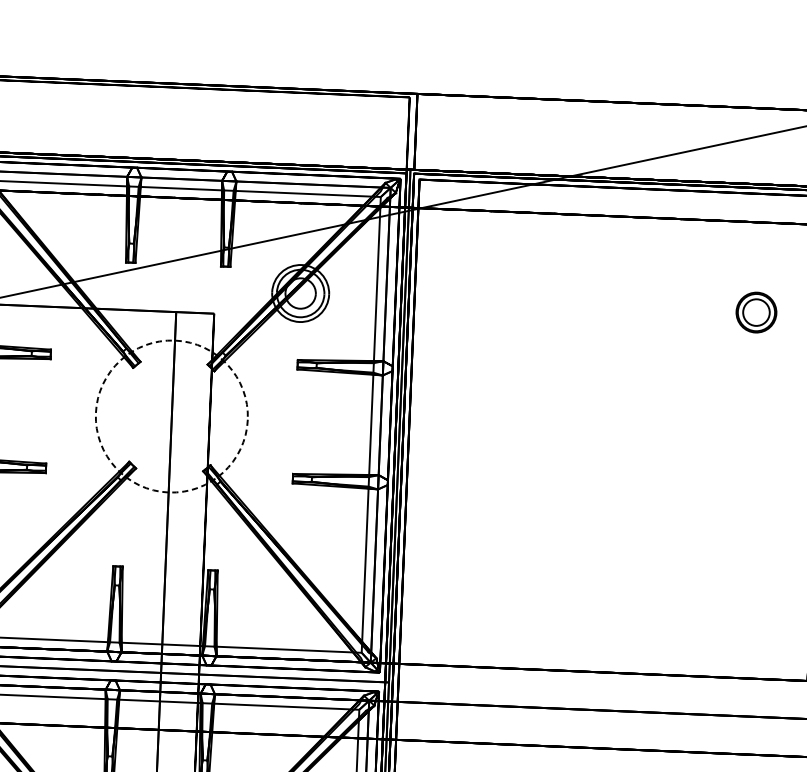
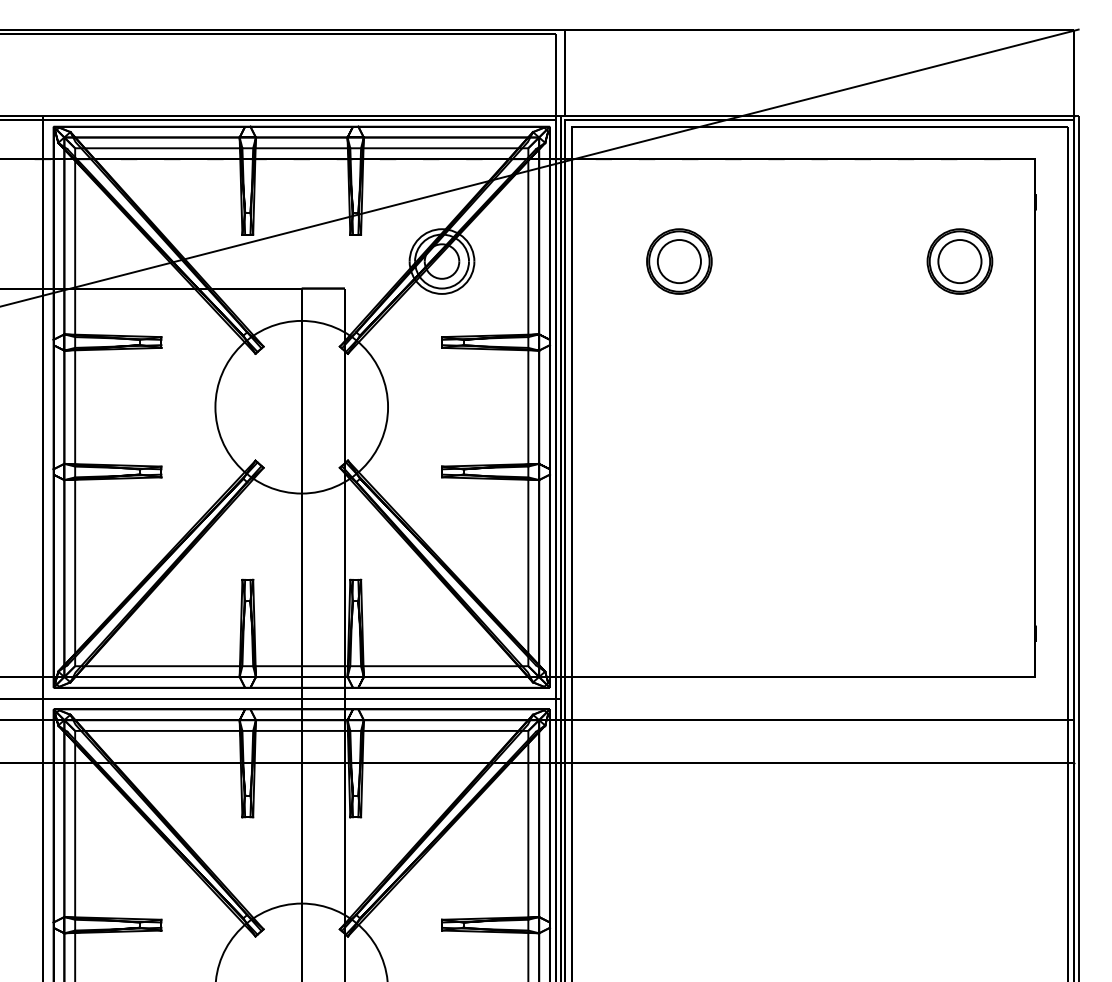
part: (509, 302) -> (679, 261), added
part: (756, 312) -> (959, 261), size x1.43
circle: (171, 415) -> (301, 406), dashed -> solid

